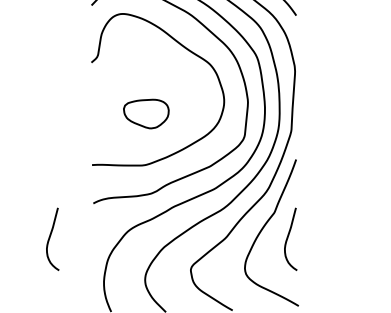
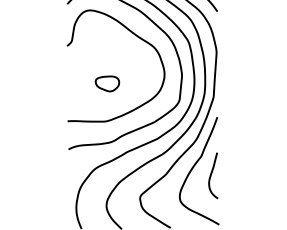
part: (146, 114) -> (107, 84), size x0.71
curve: (50, 238) -> (37, 175), removed

